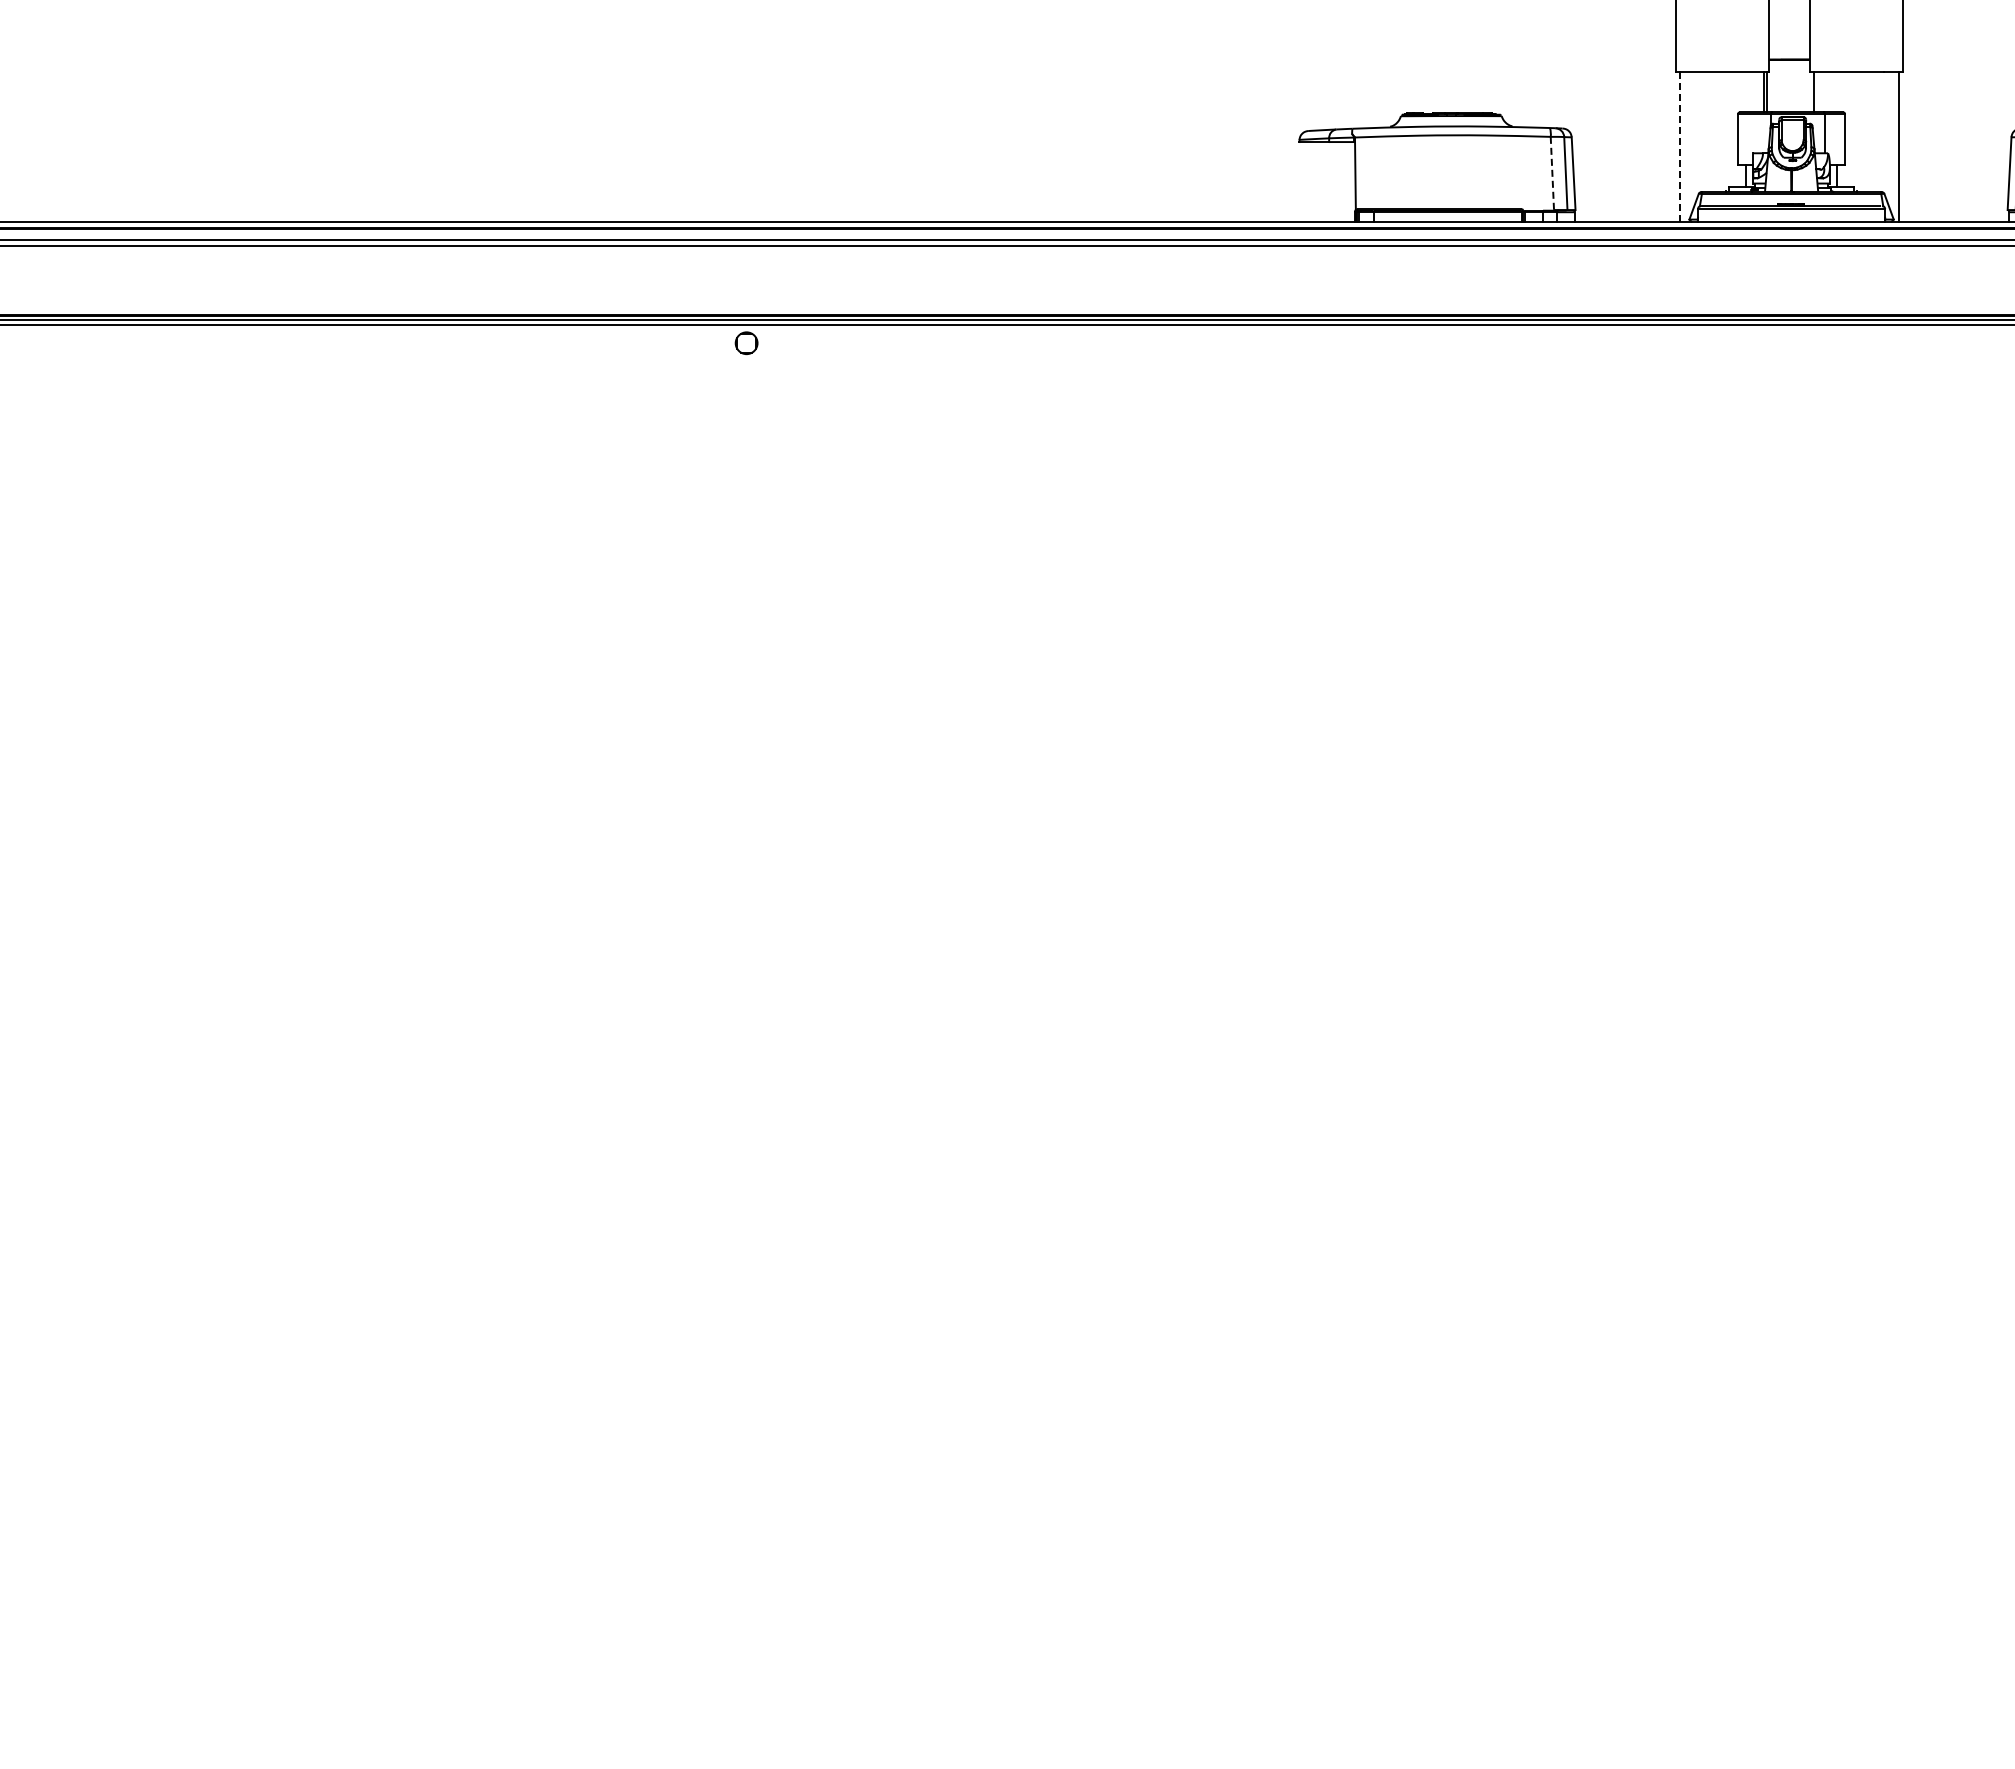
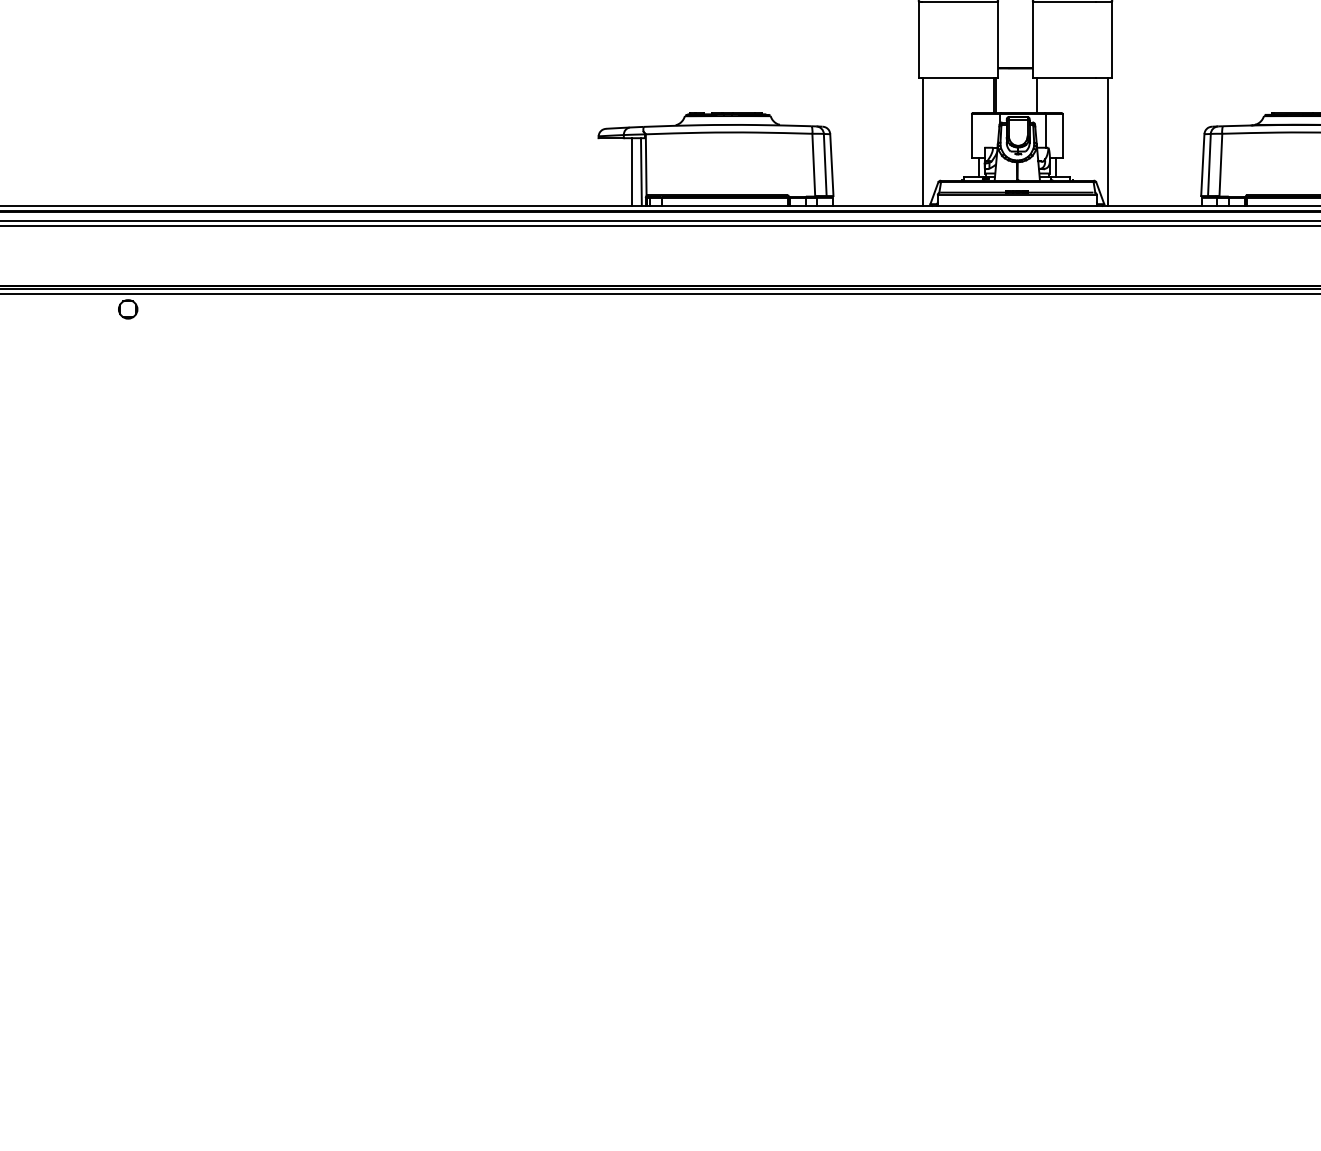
line: (1680, 146) -> (922, 141), dashed -> solid
line: (1552, 173) -> (813, 164), dashed -> solid
line: (1338, 181) -> (631, 171), added
line: (1349, 181) -> (641, 171), added

